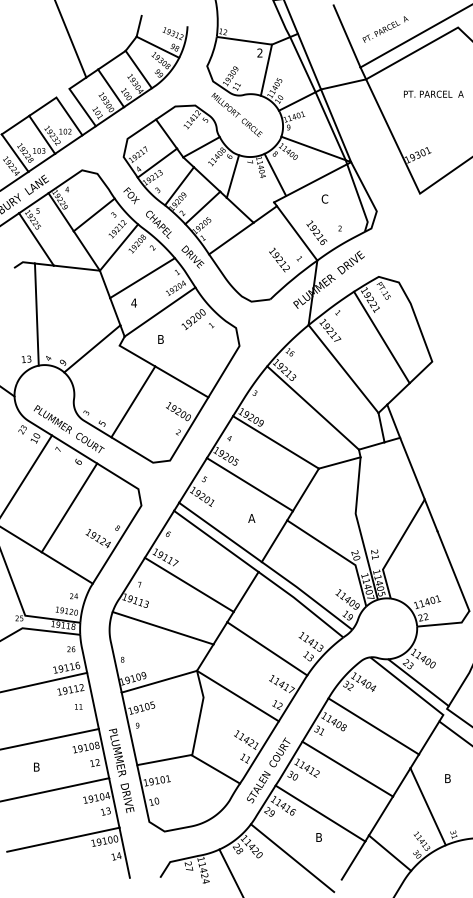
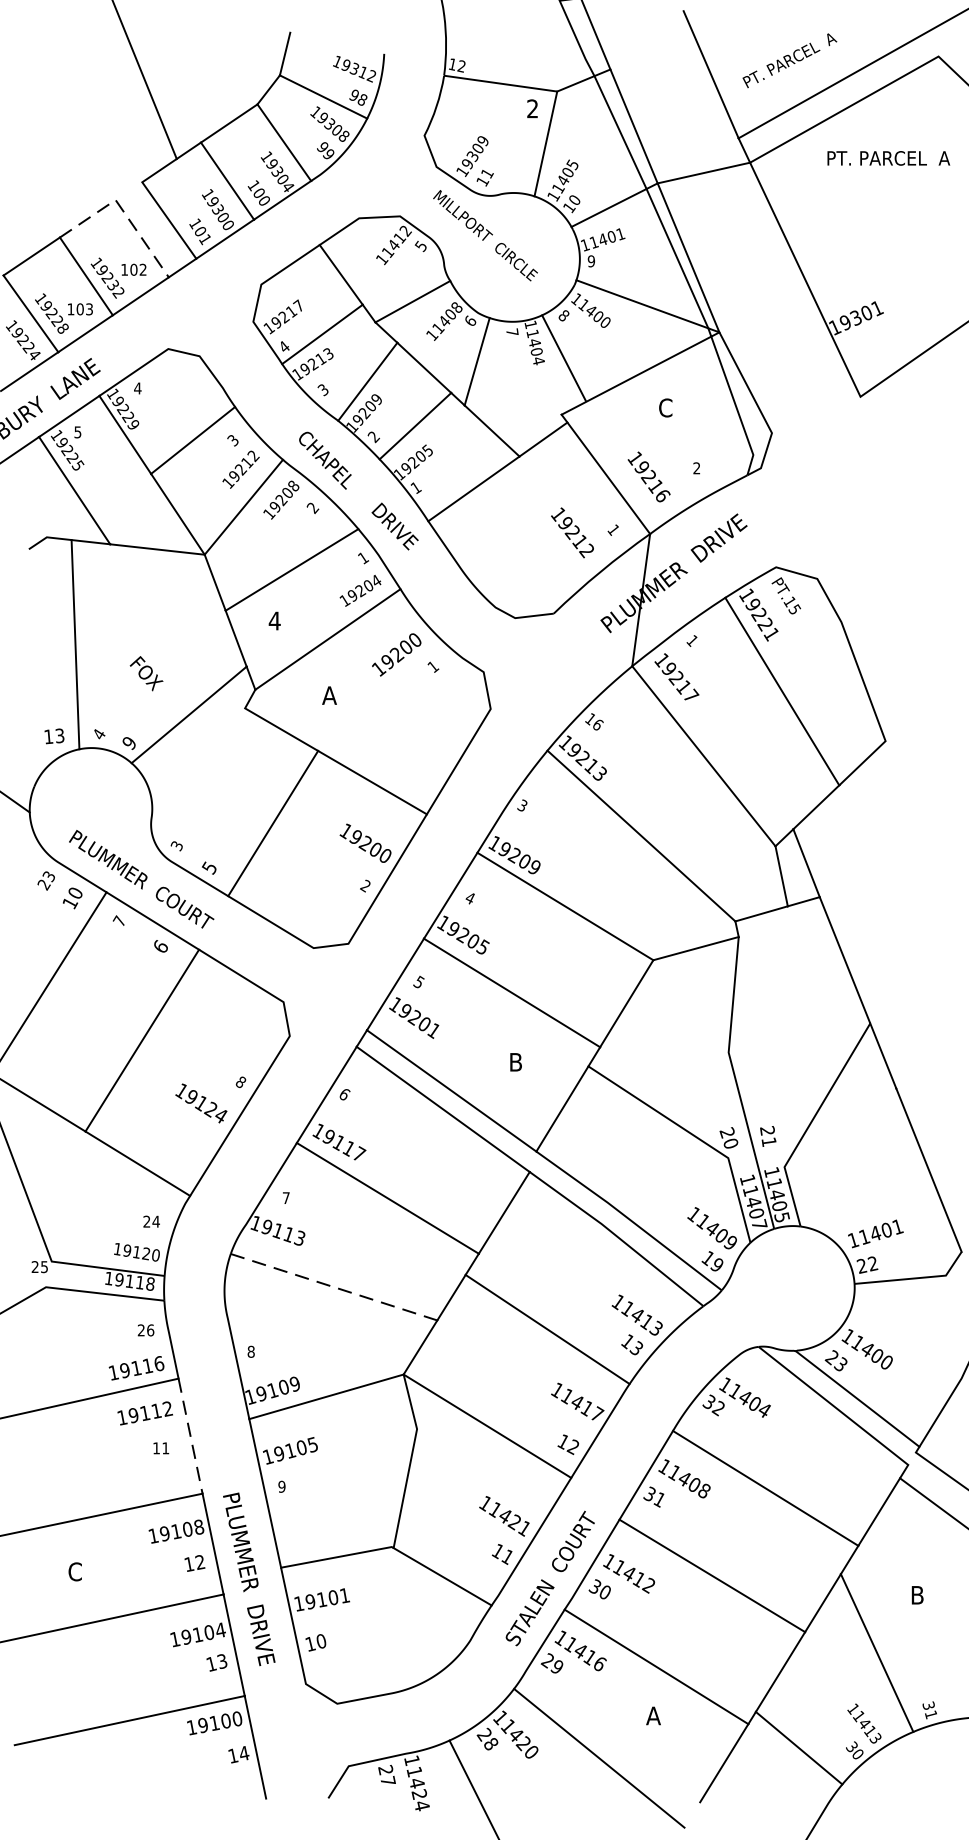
text: (433, 93) -> (888, 156), moved
line: (59, 102) -> (121, 210), solid -> dashed
text: (131, 195) -> (146, 673), moved
text: (160, 339) -> (328, 695), B -> A
text: (251, 518) -> (515, 1062), A -> B
line: (163, 628) -> (334, 1287), solid -> dashed
line: (93, 700) -> (191, 1435), solid -> dashed
text: (36, 766) -> (74, 1570), B -> C
text: (318, 837) -> (652, 1715), B -> A

